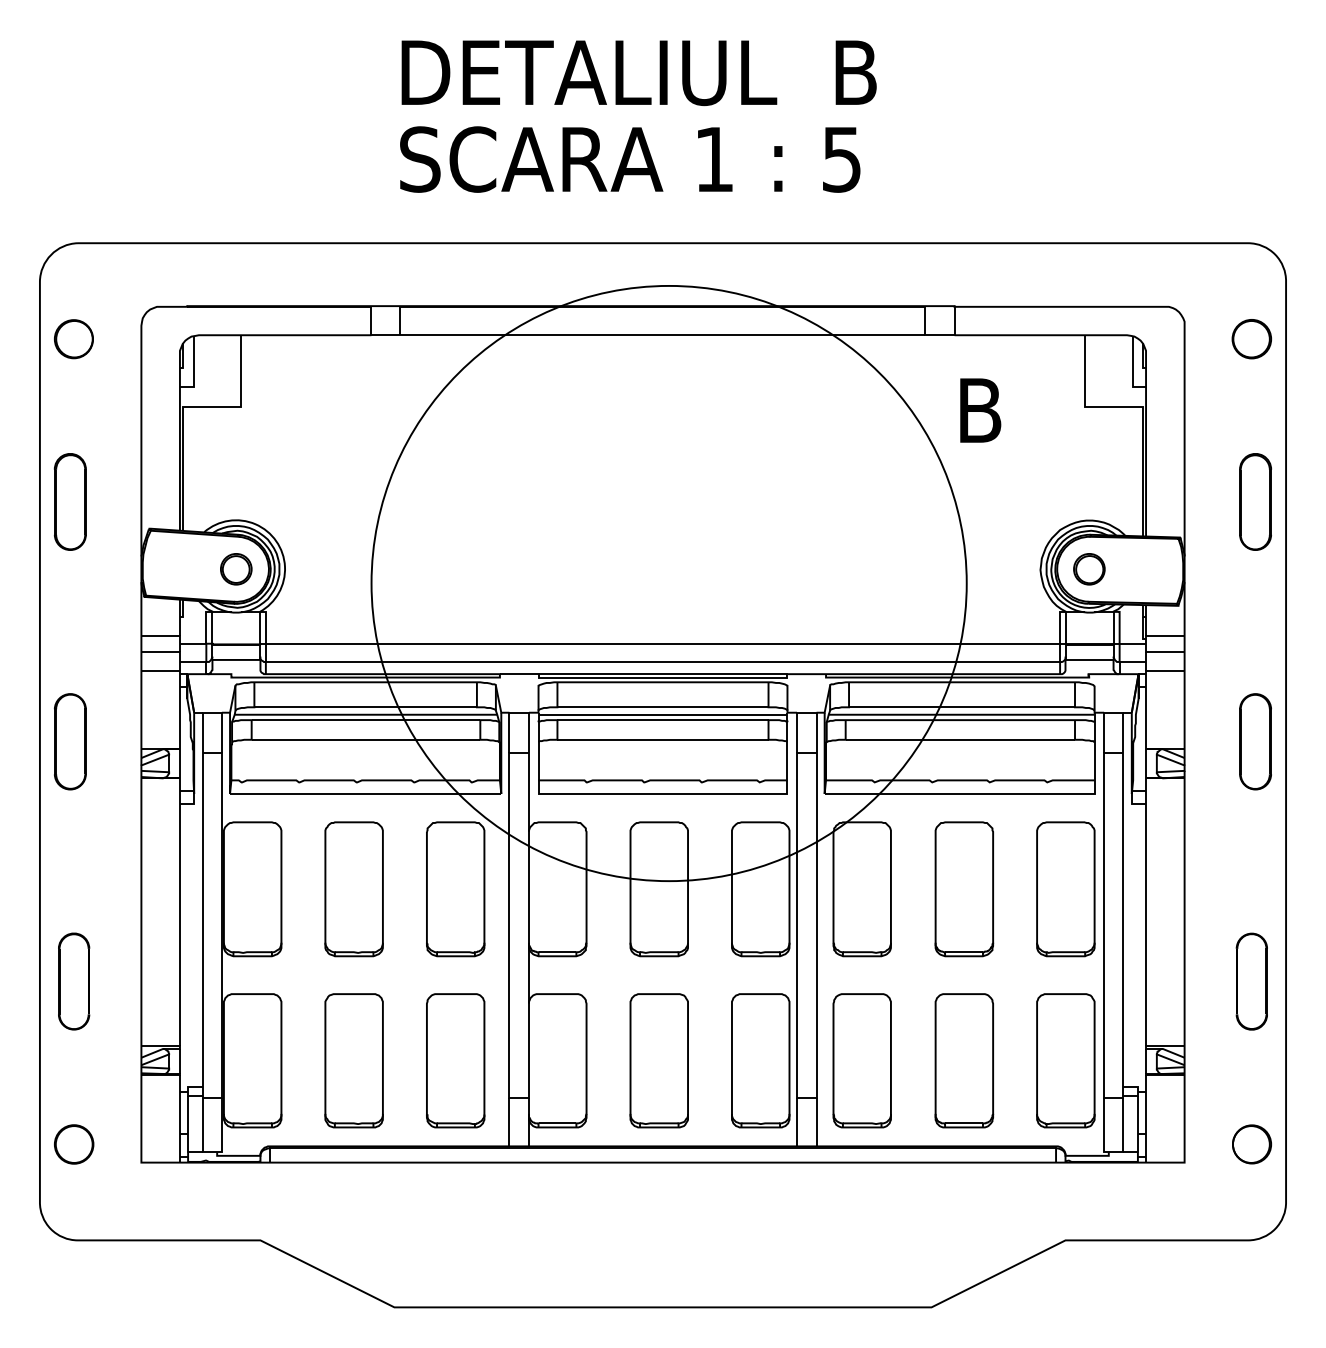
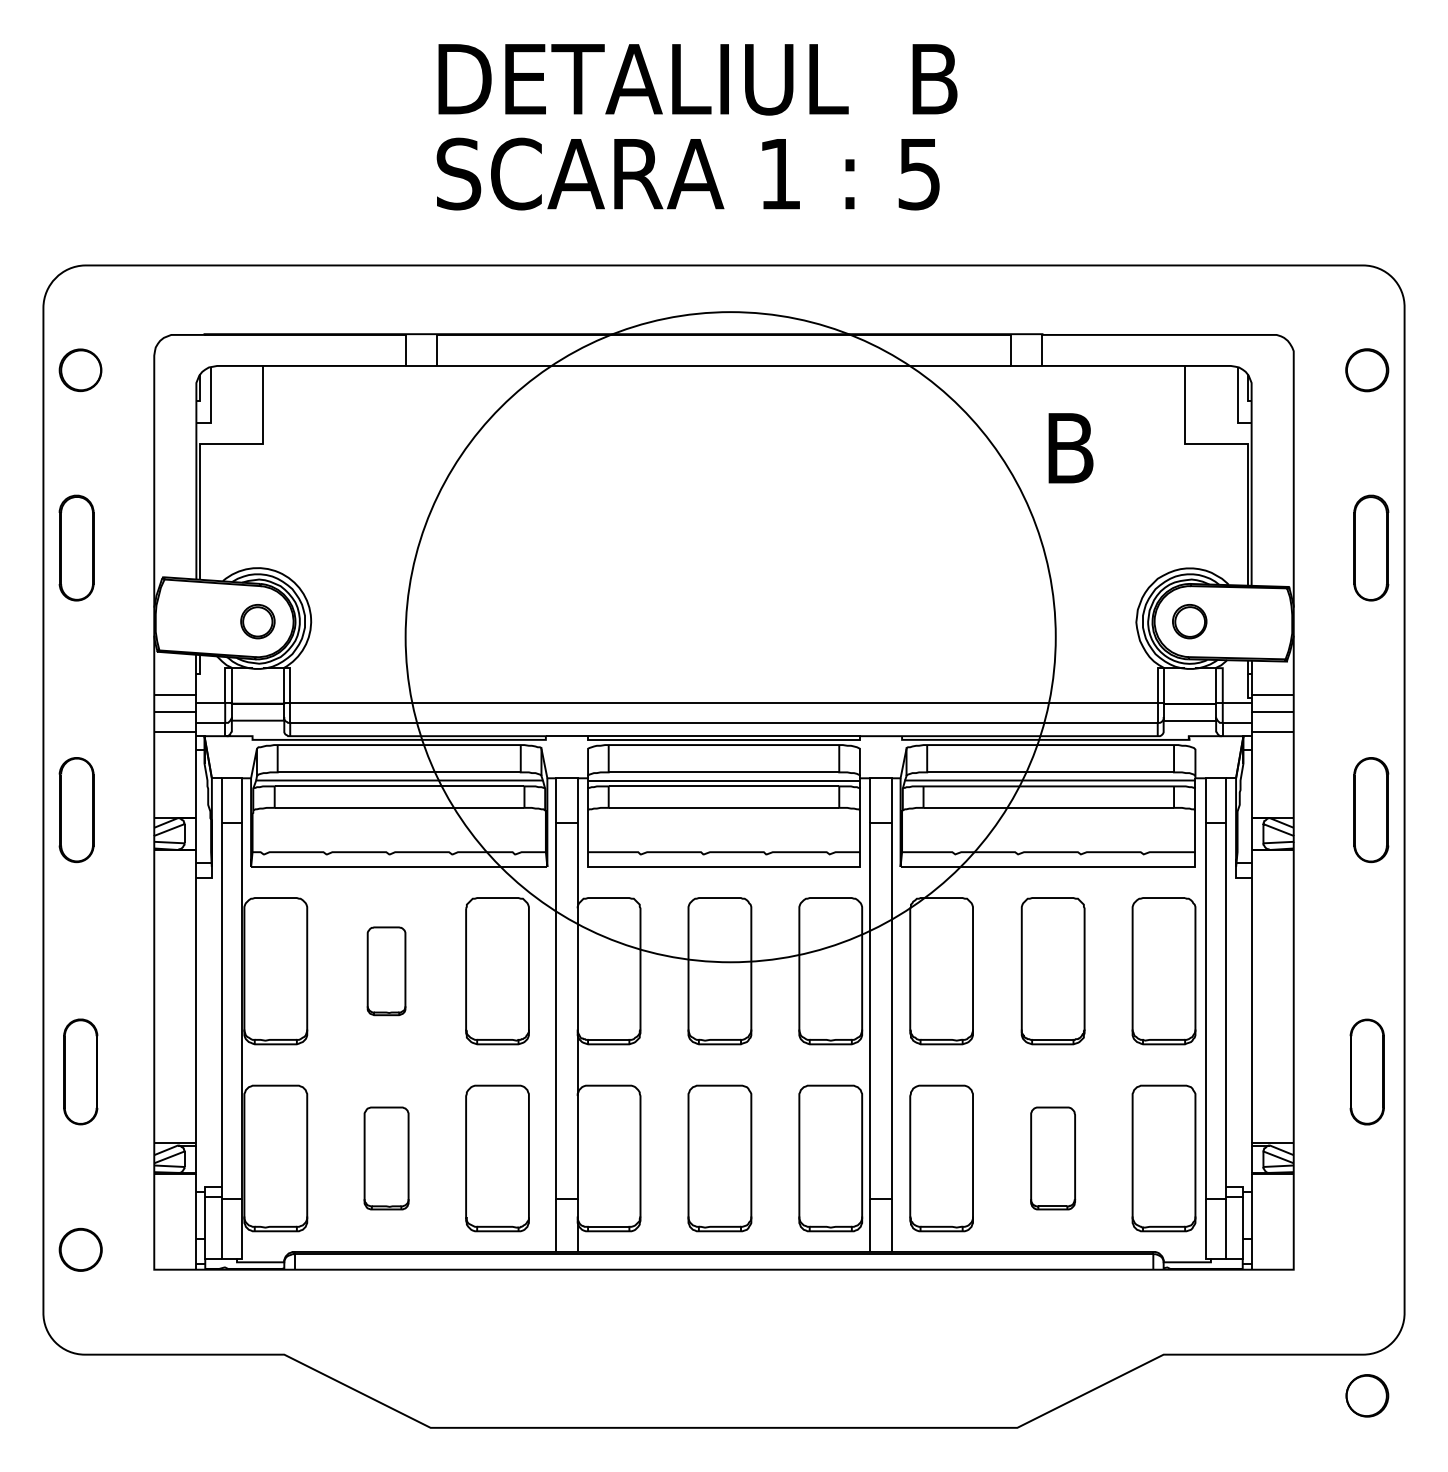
part: (354, 889) -> (386, 971), size x0.6
part: (354, 1060) -> (386, 1158), size x0.7
part: (963, 1060) -> (1052, 1158), size x0.7
part: (1252, 1144) -> (1367, 1395), moved

